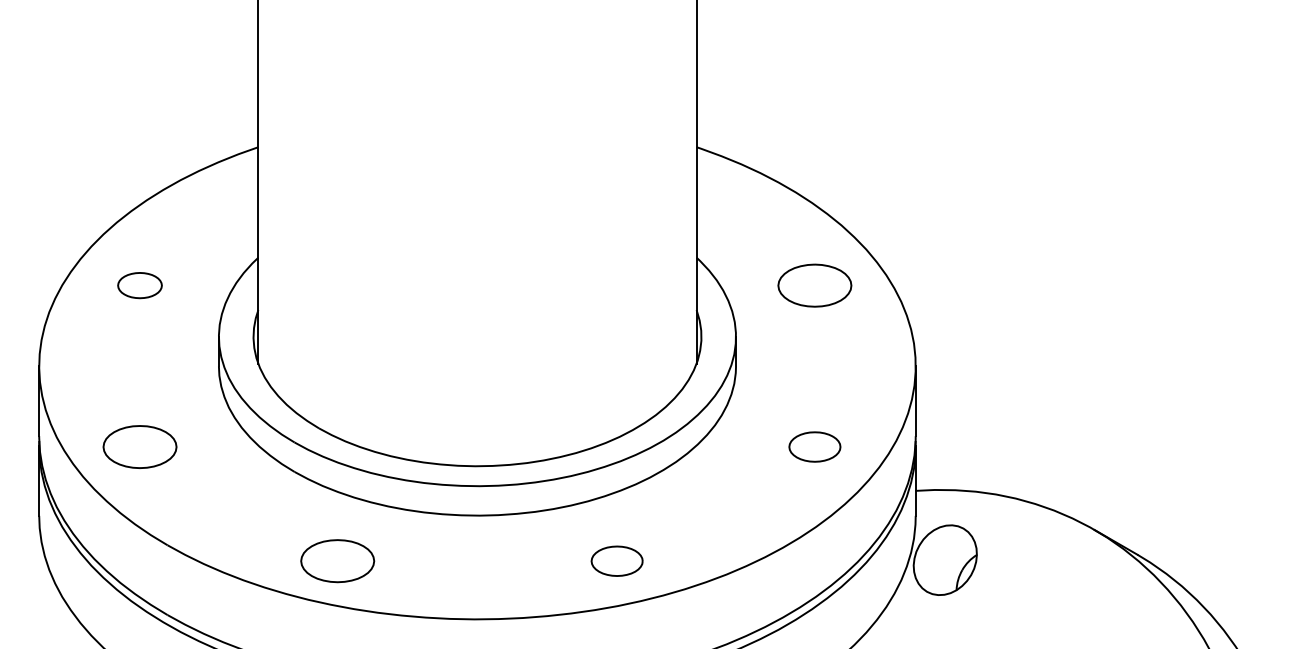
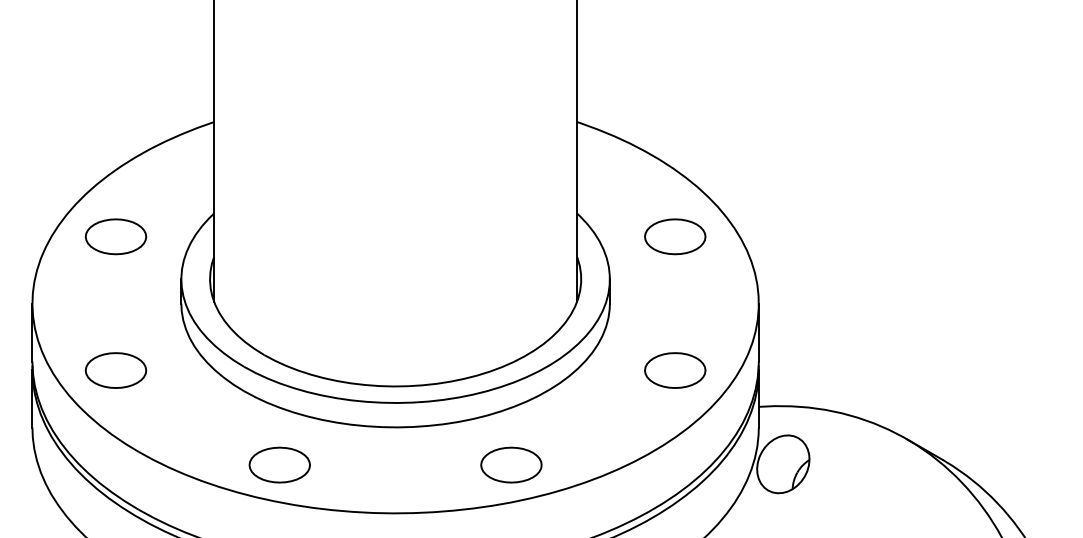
part: (139, 285) -> (115, 236), size x1.67
part: (814, 446) -> (674, 370), size x1.43
part: (616, 561) -> (510, 465), size x1.43

